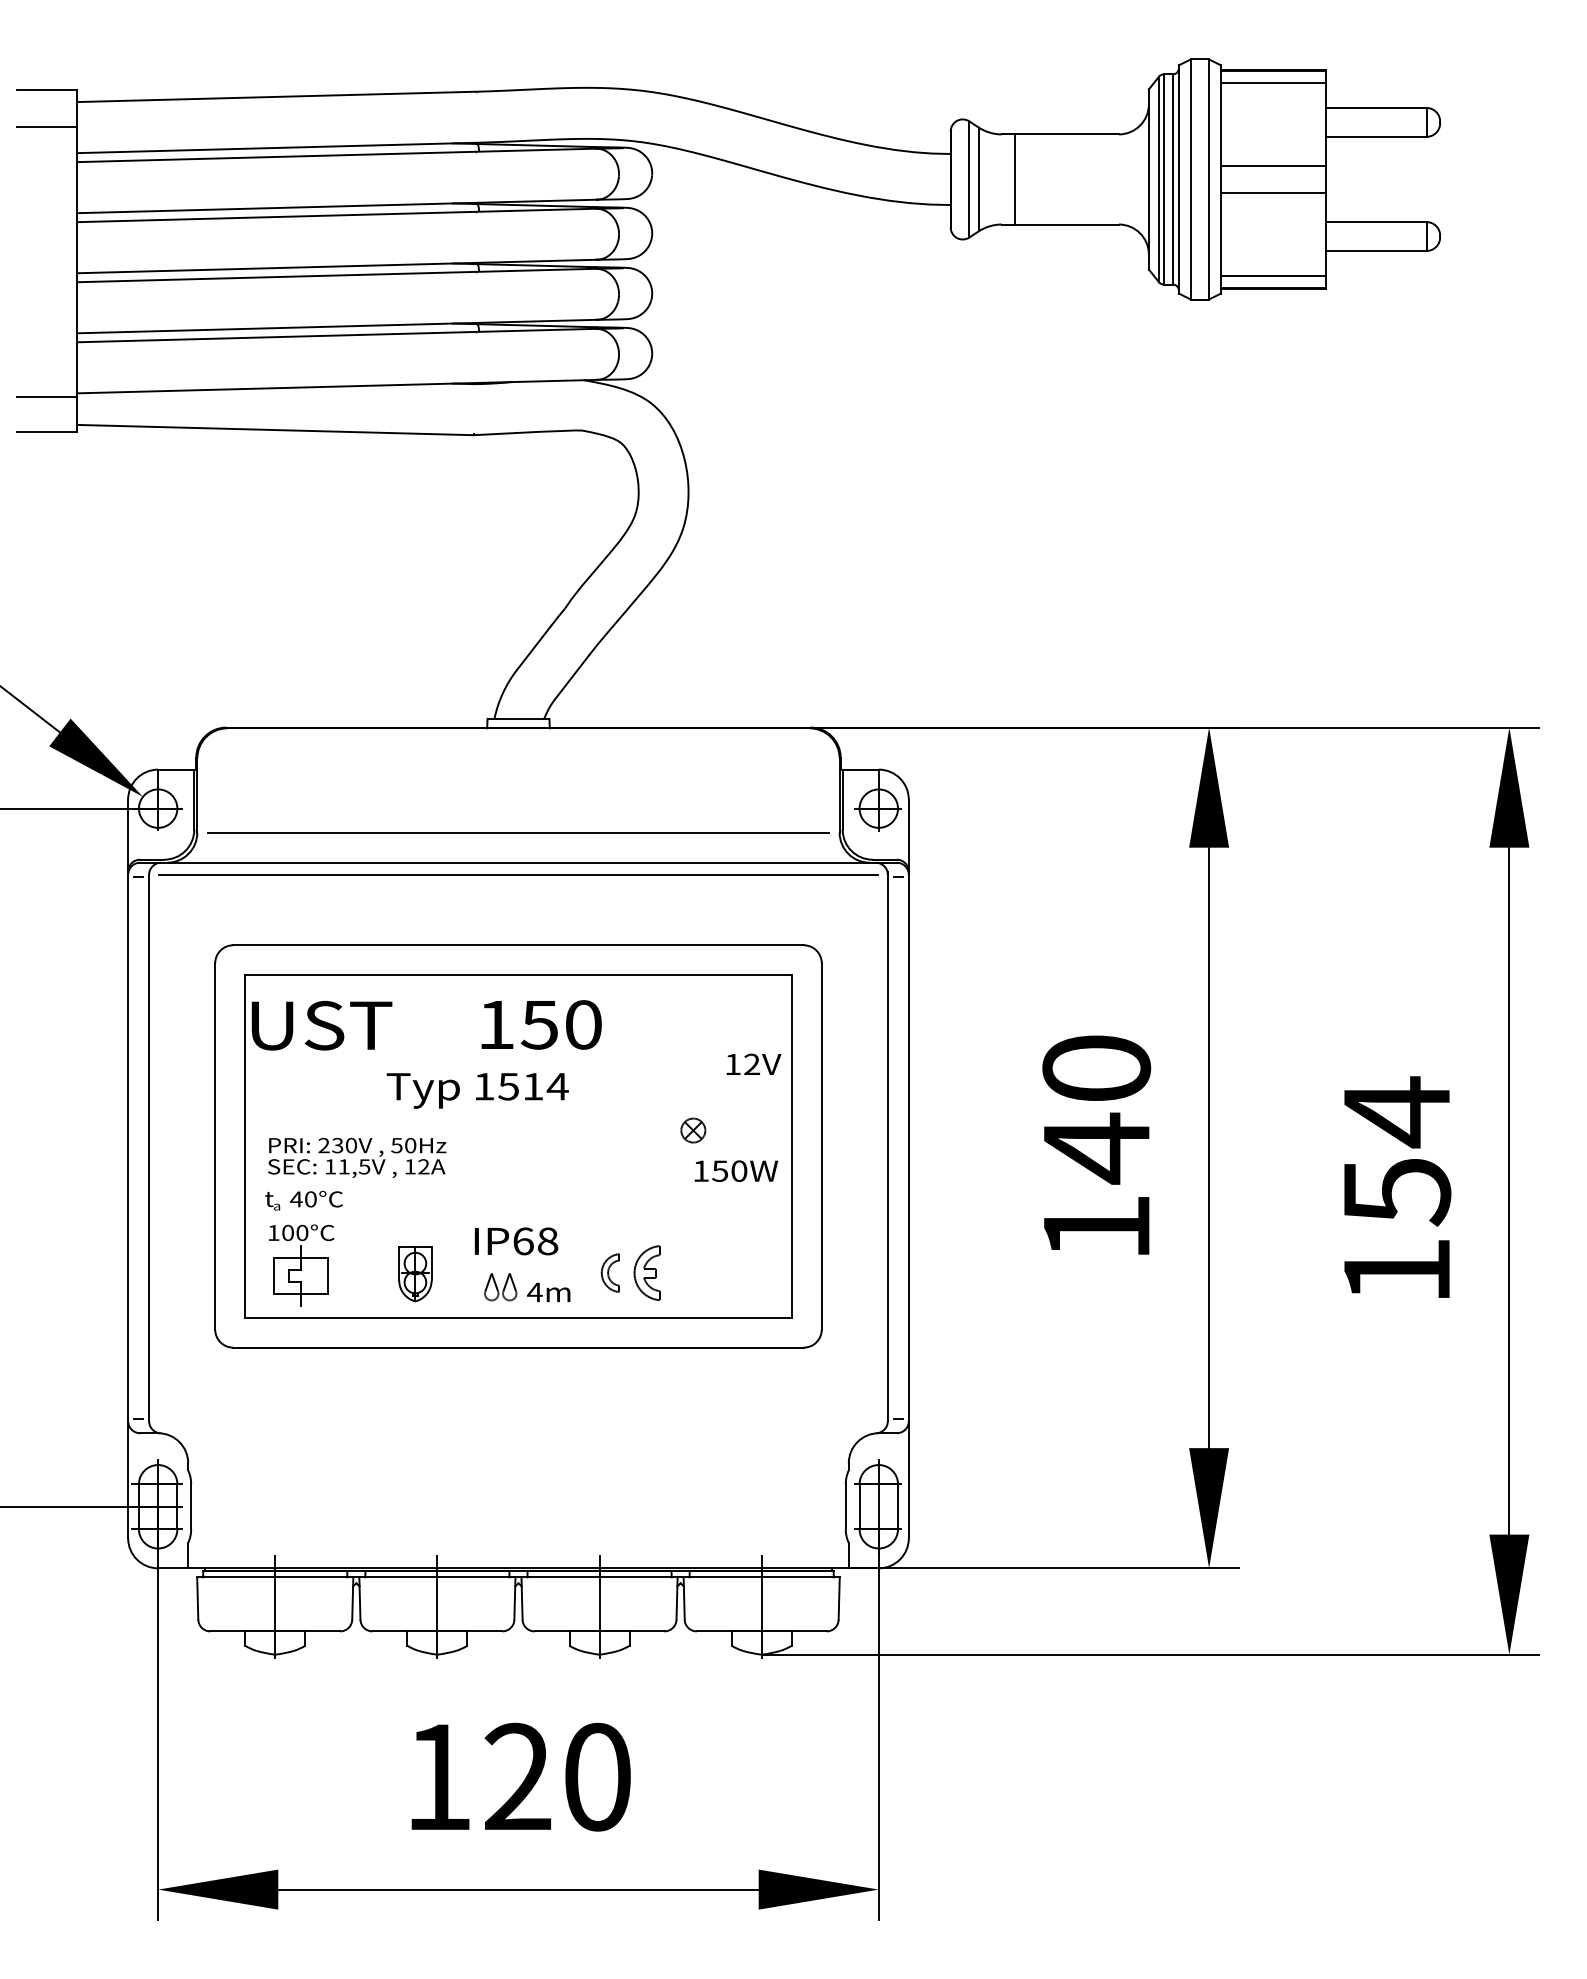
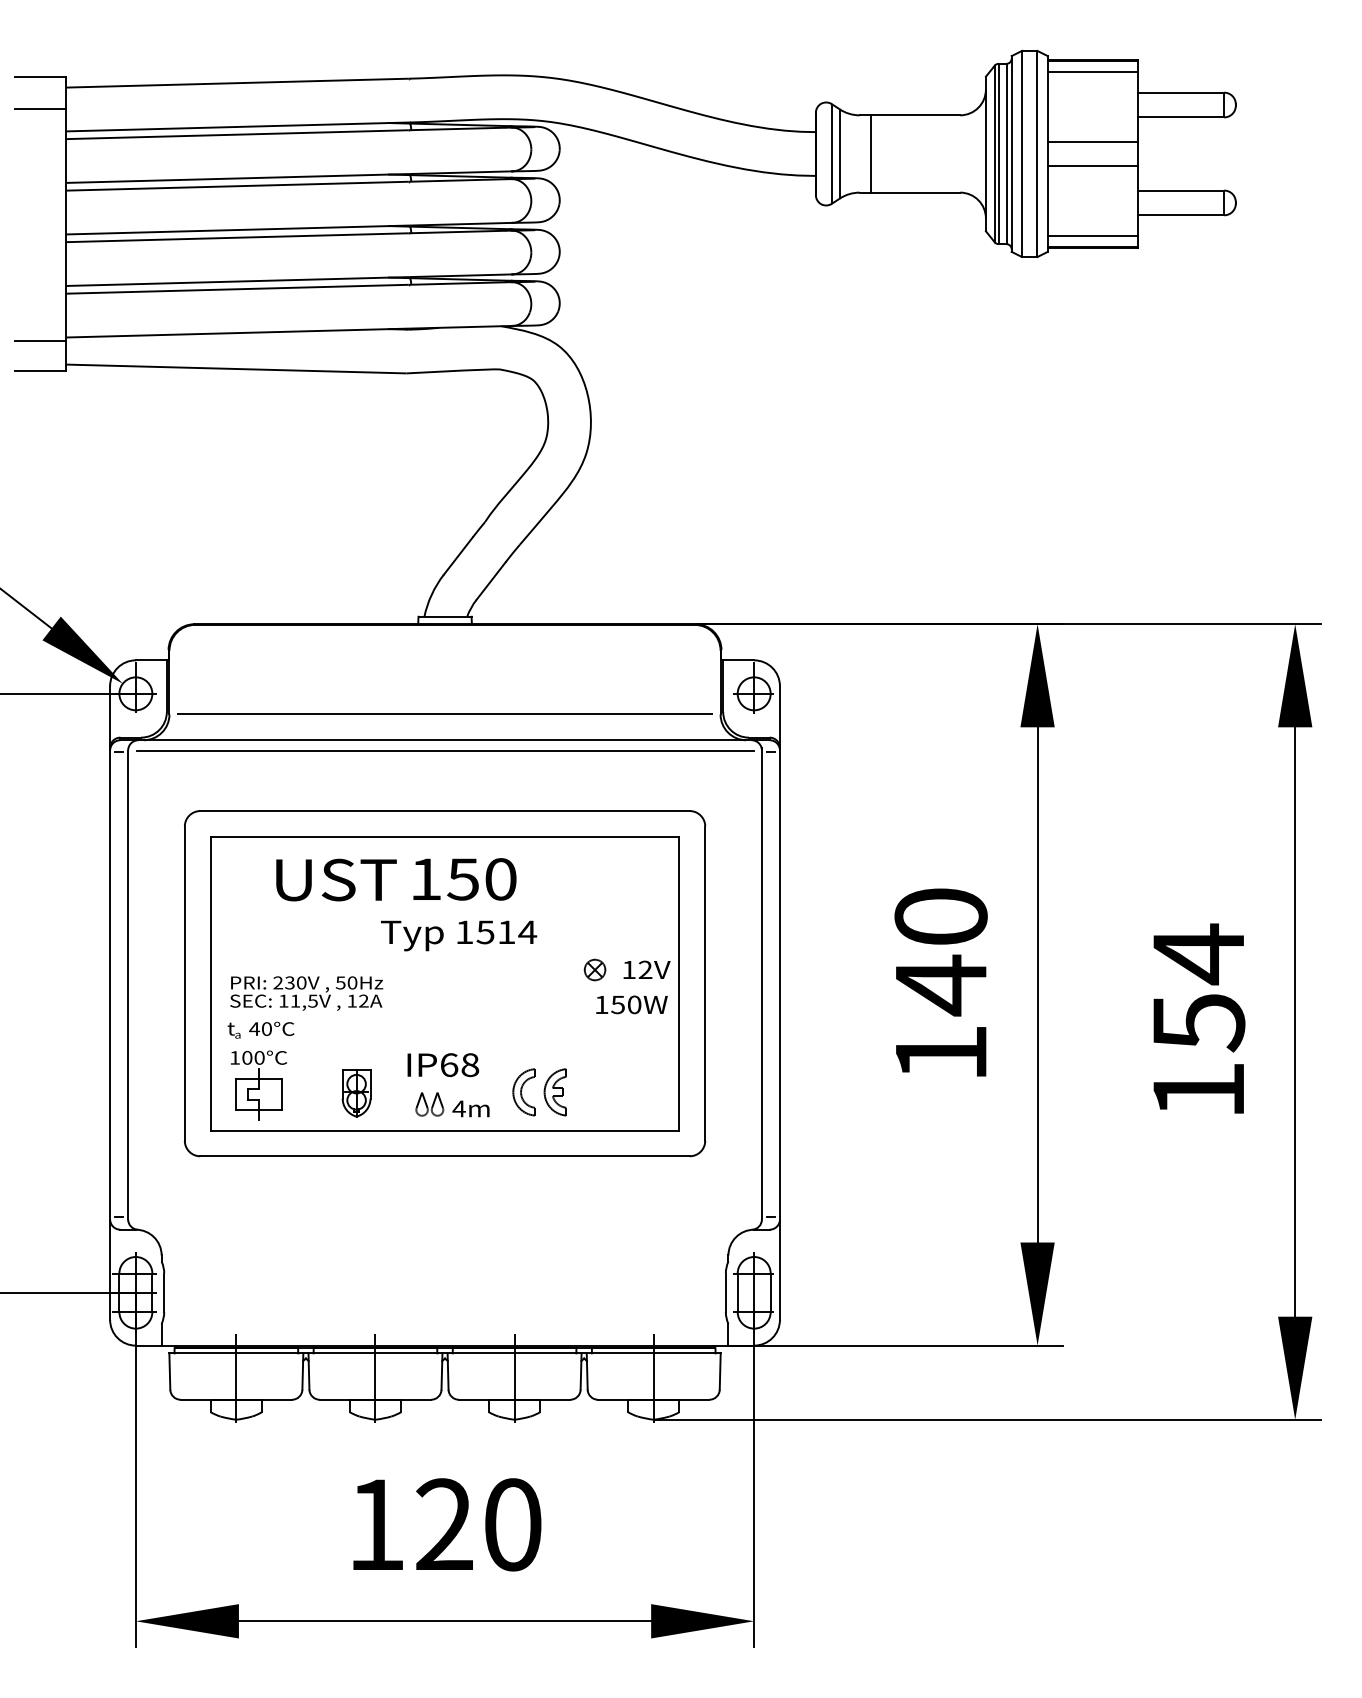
text: (321, 1025) -> (336, 879), moved
text: (753, 1063) -> (646, 969), moved
text: (477, 1090) -> (458, 935), moved
part: (610, 1272) -> (523, 1091), size x1.43

